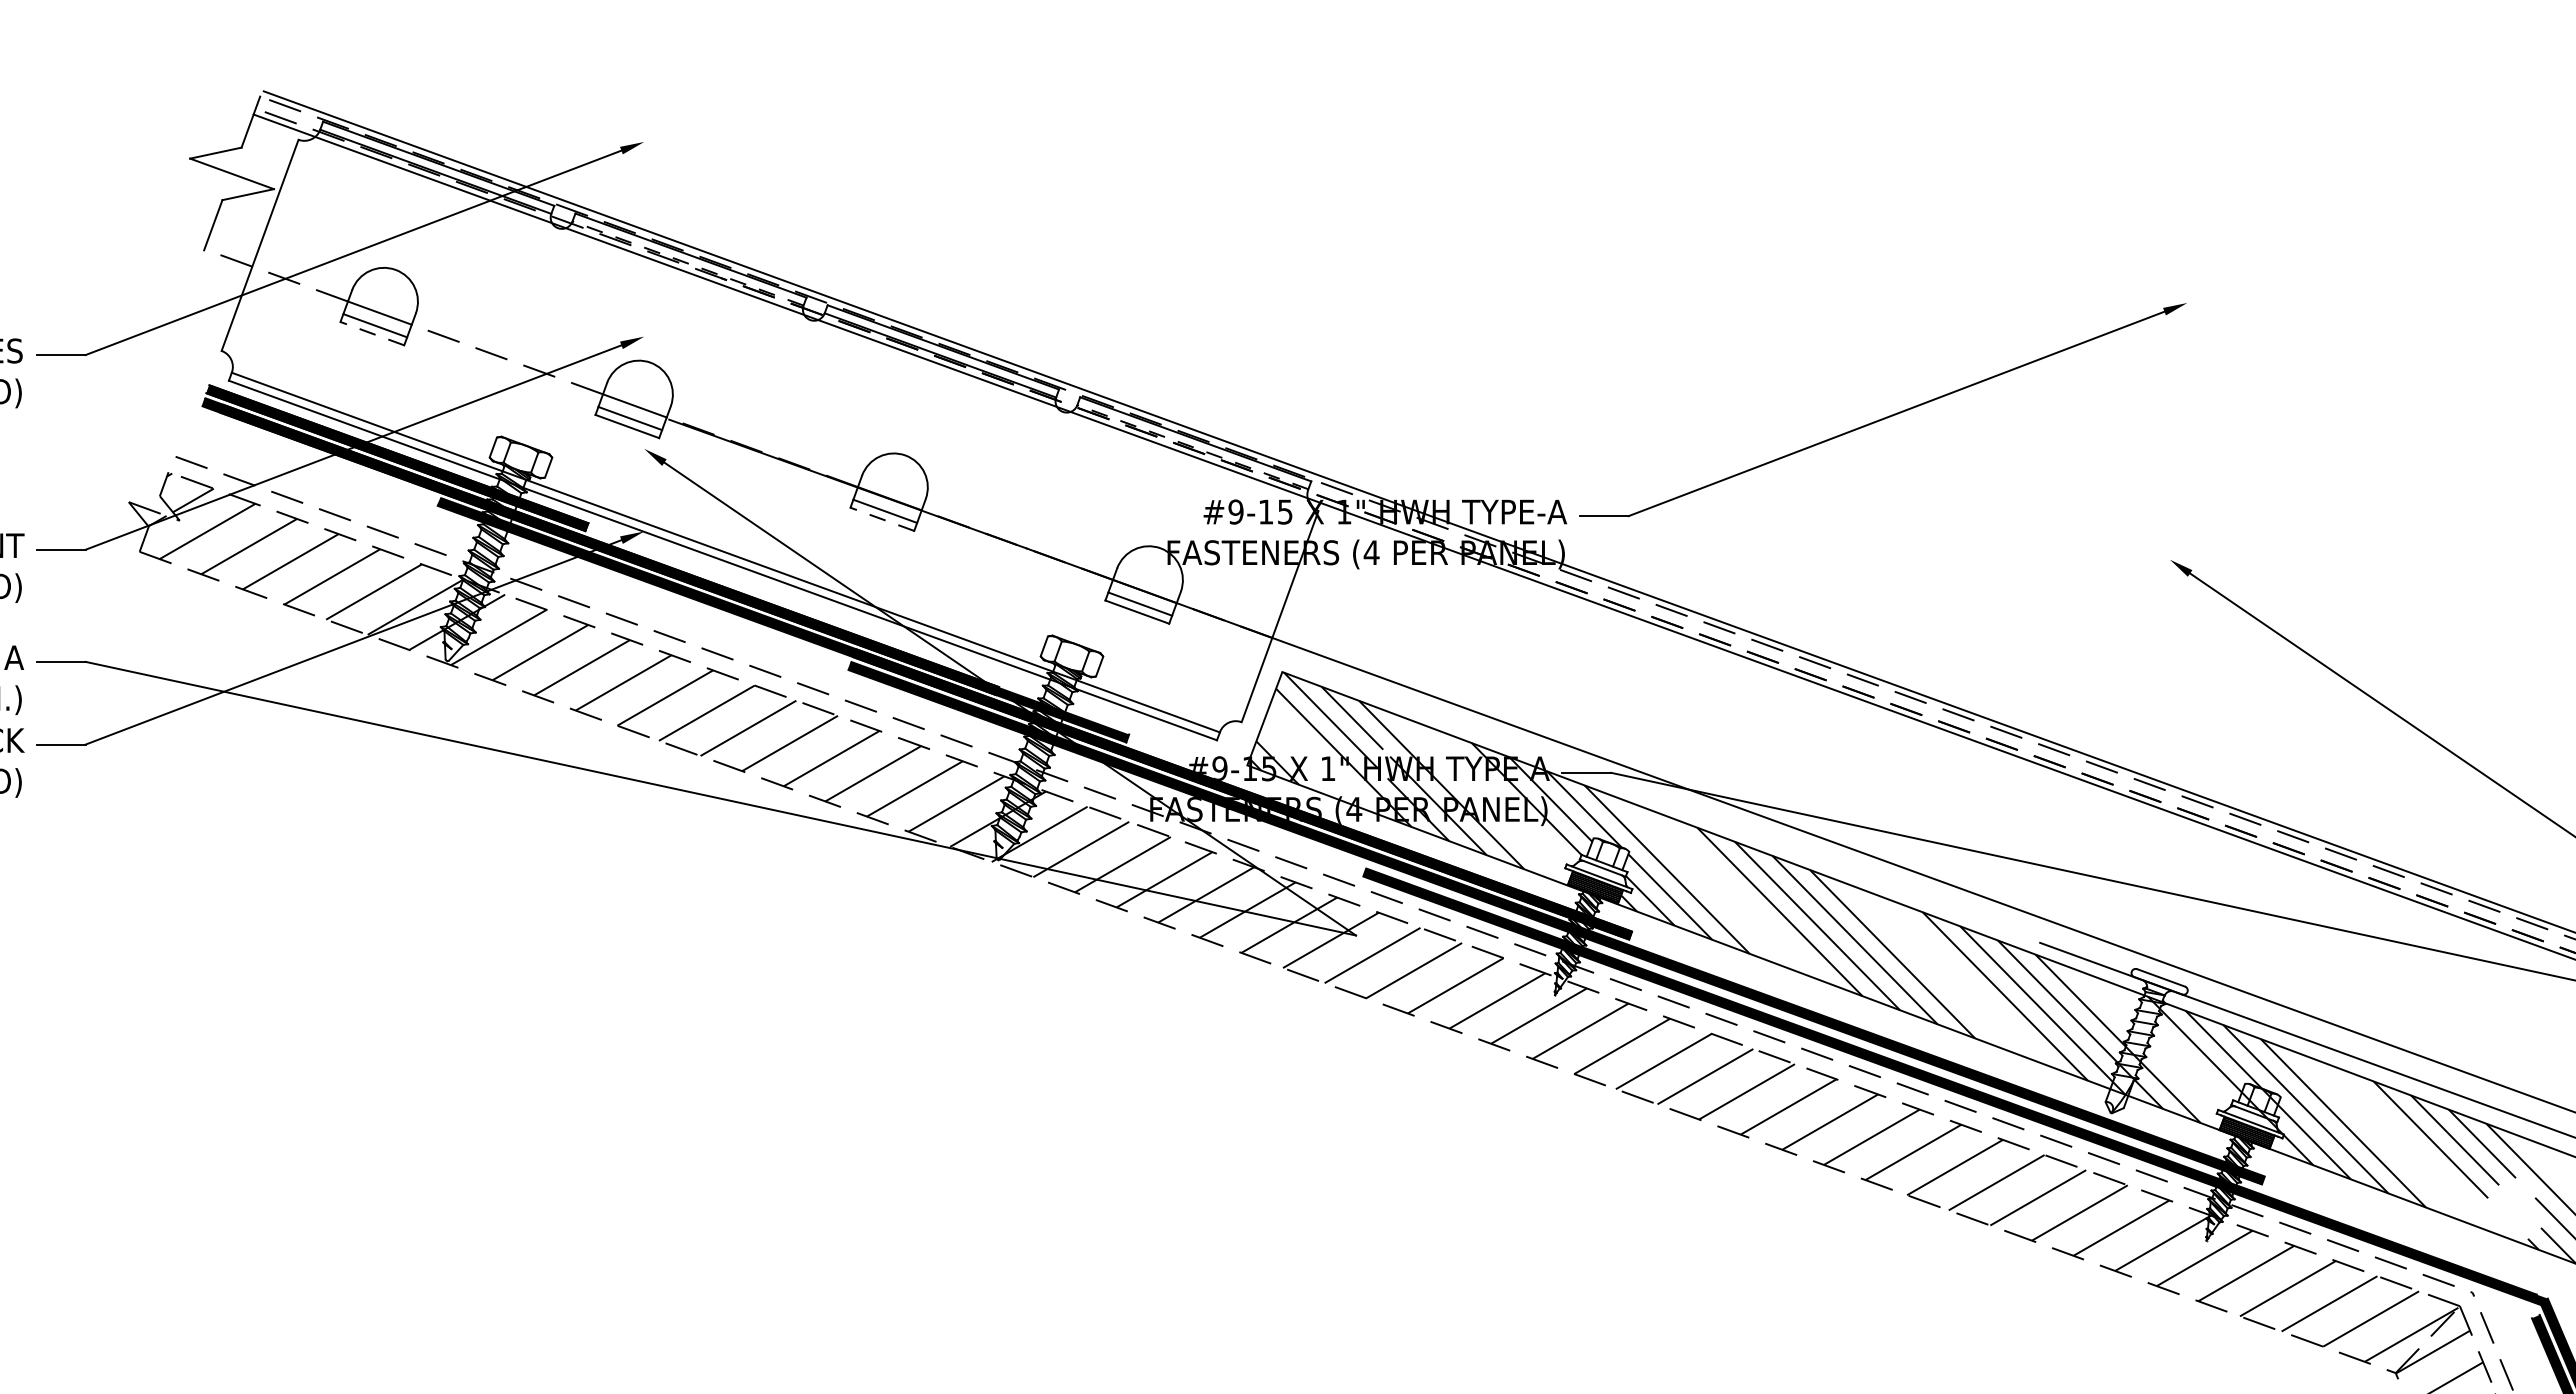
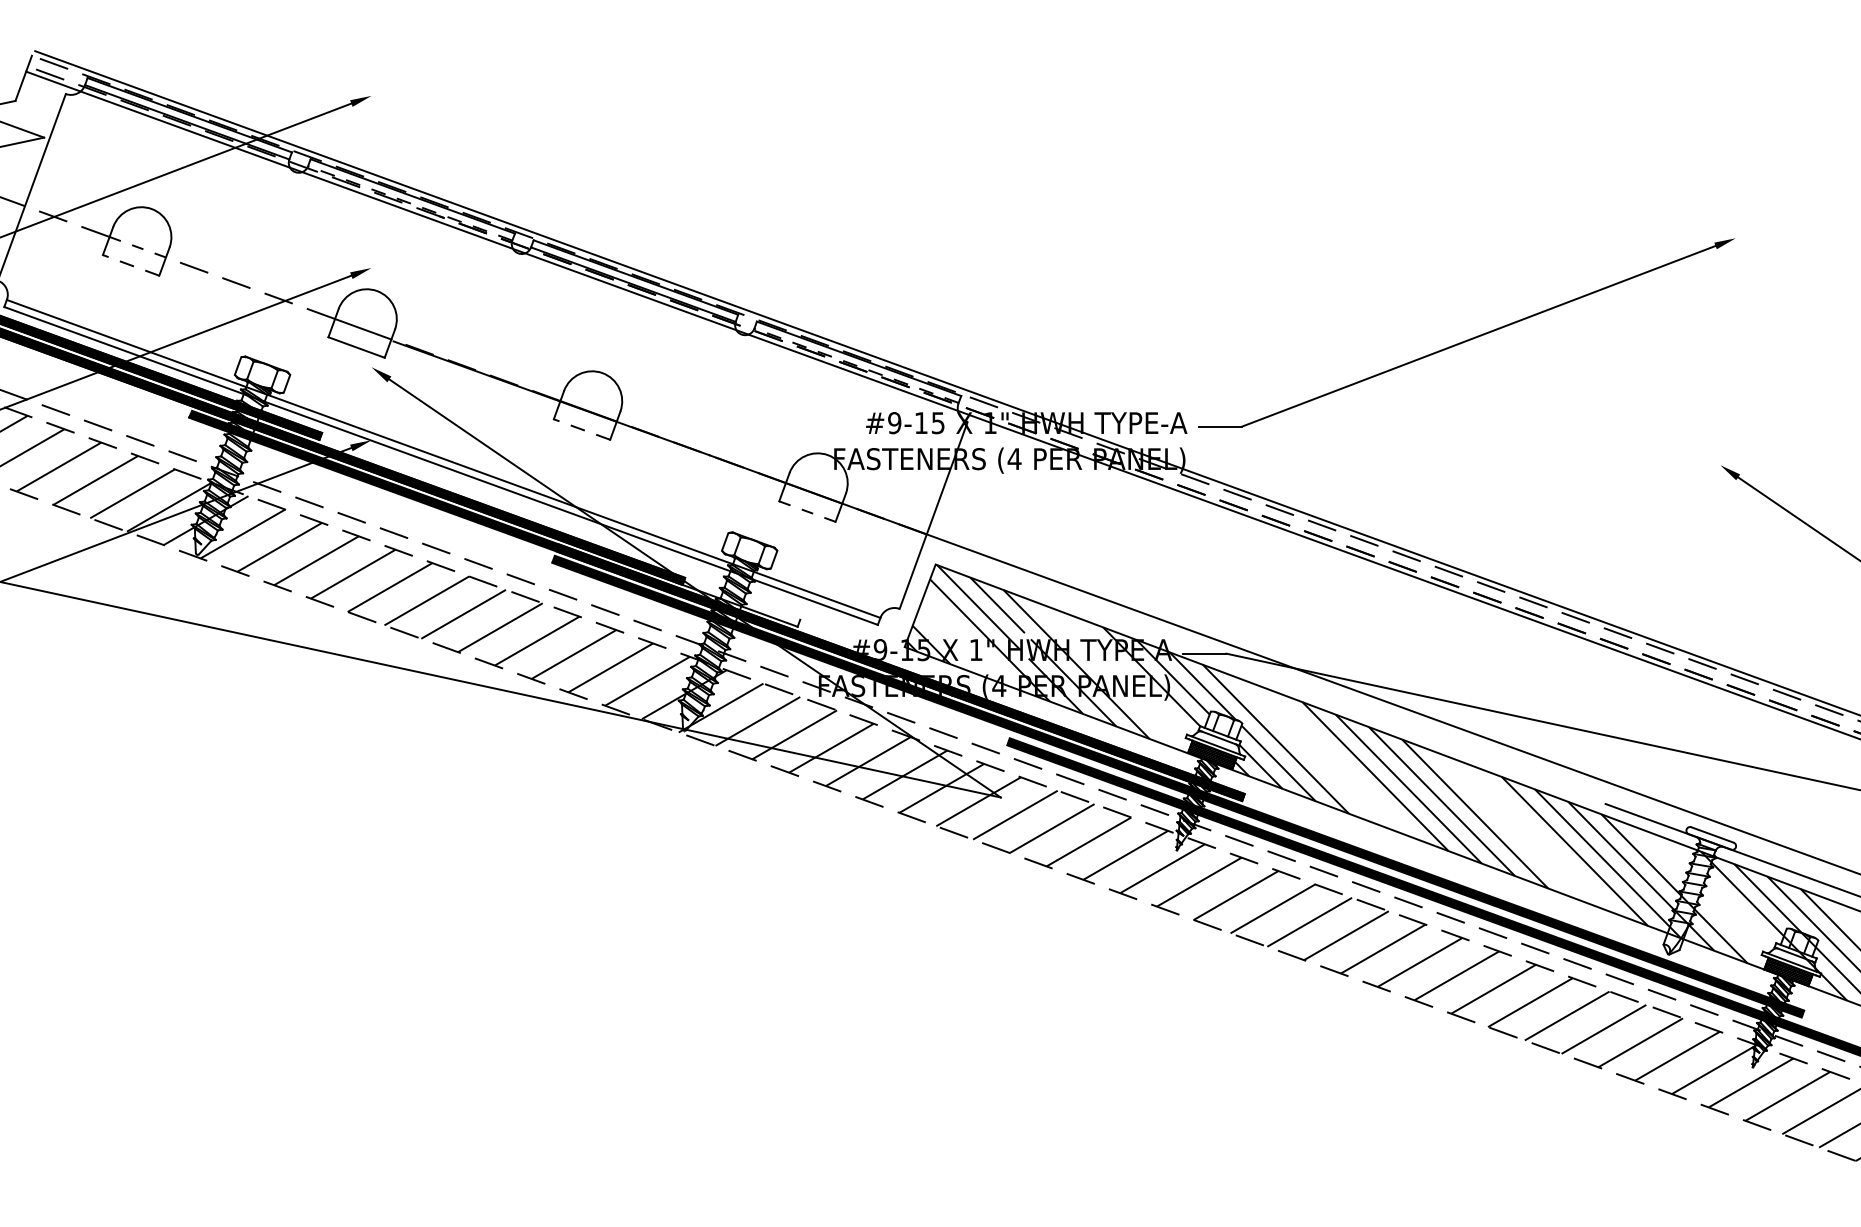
line: (379, 313) -> (137, 247), solid -> dashed
line: (375, 325) -> (133, 258), removed
line: (630, 418) -> (359, 340), removed
line: (885, 510) -> (584, 421), removed
line: (1140, 603) -> (810, 503), removed
line: (1137, 612) -> (807, 511), solid -> dashed
fill: (1057, 712) -> (736, 600), removed

